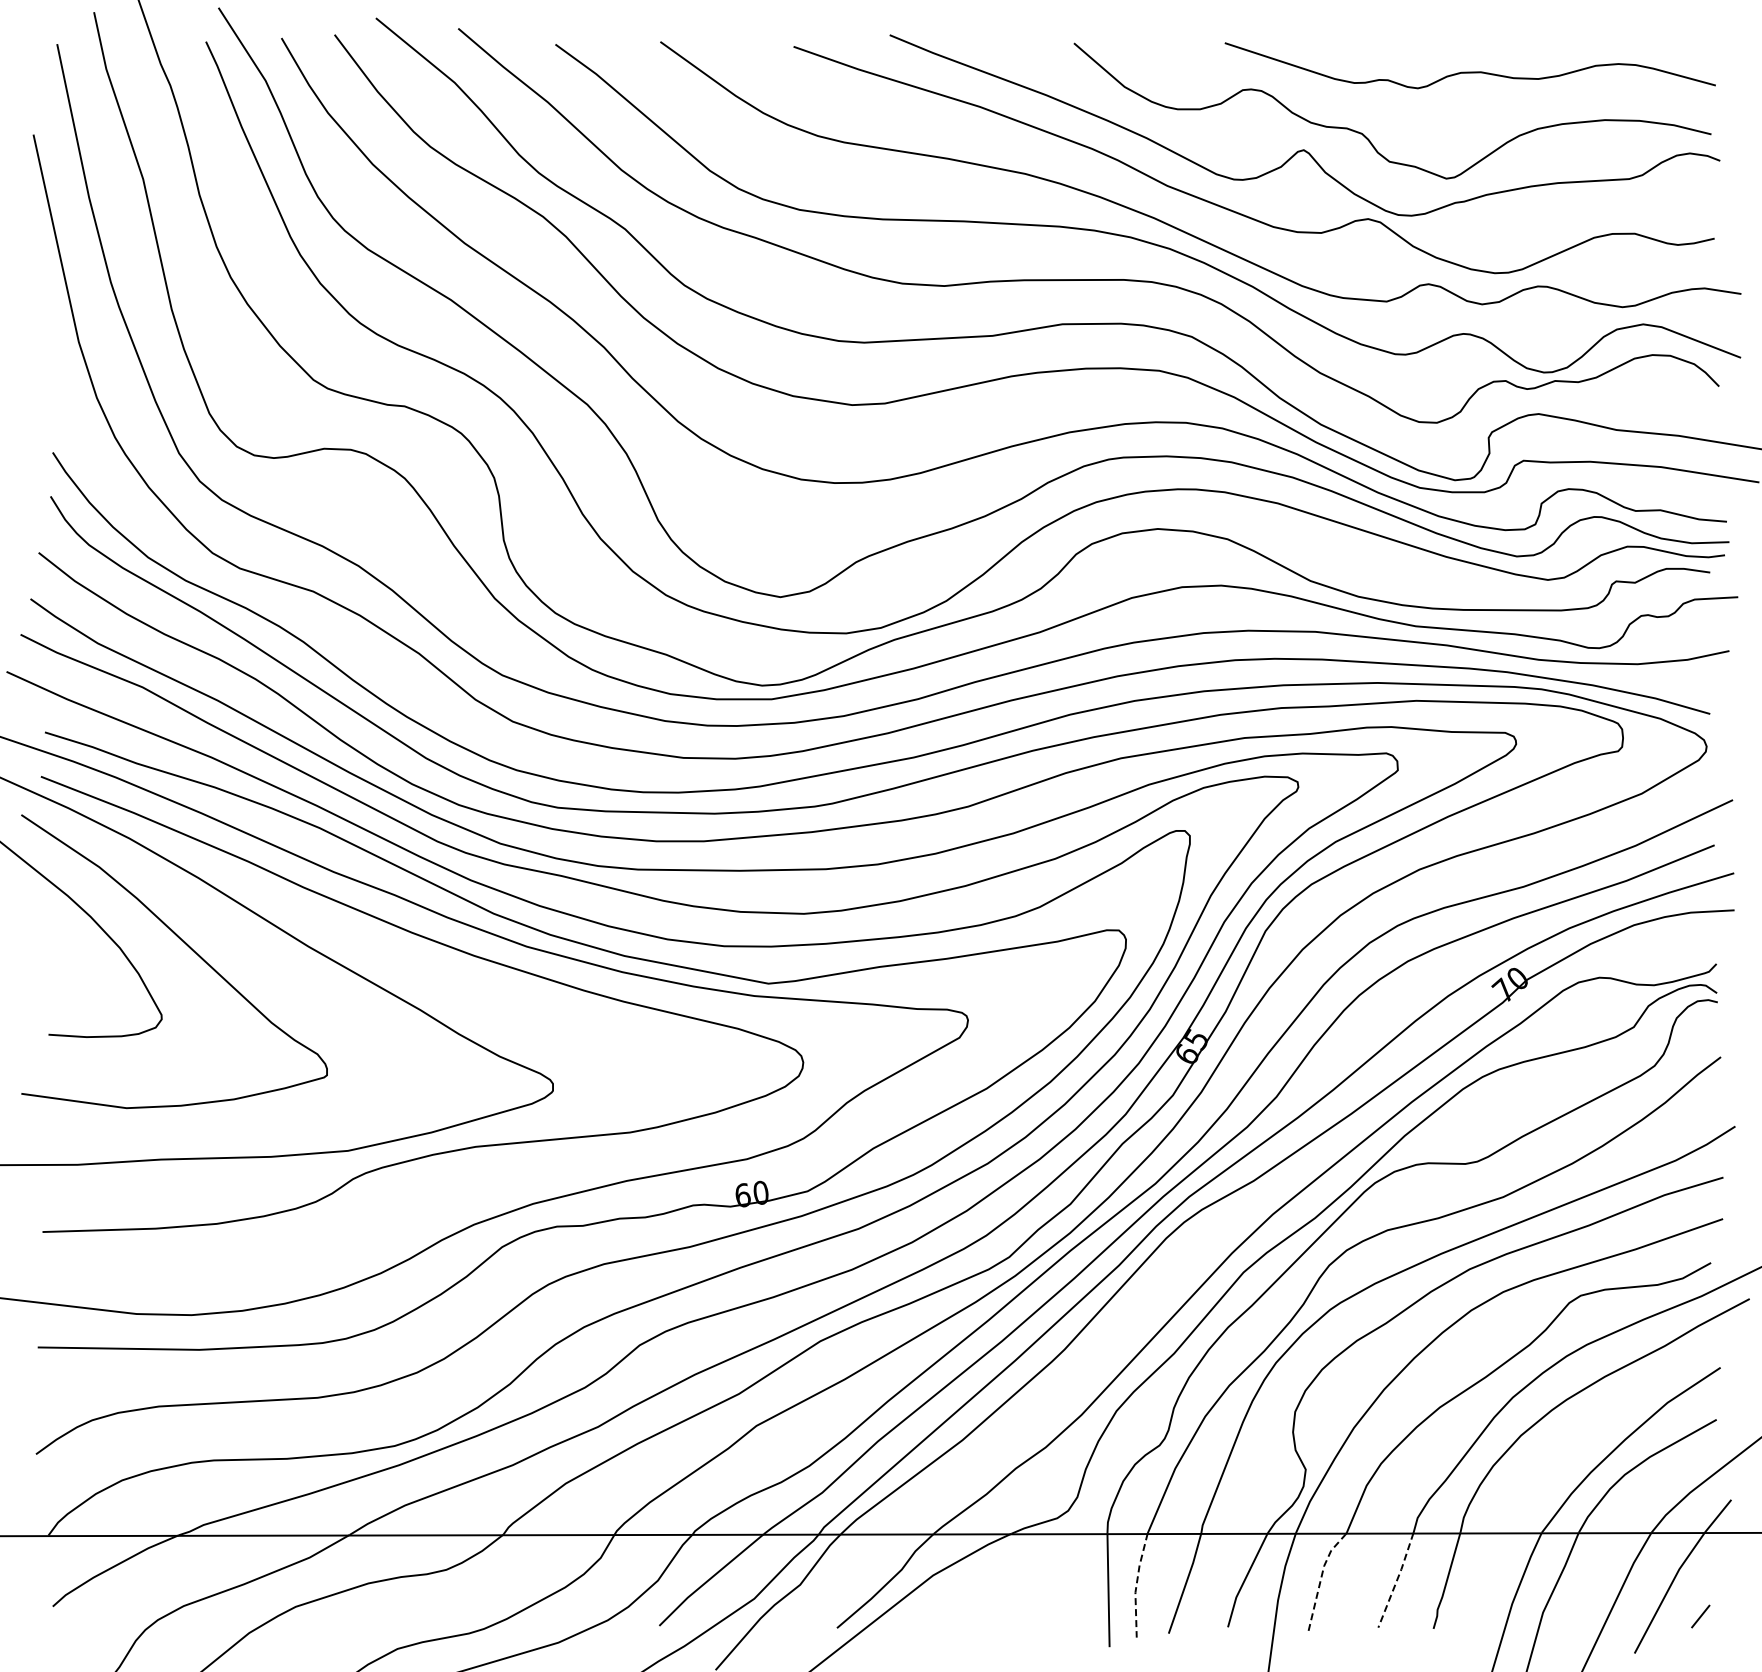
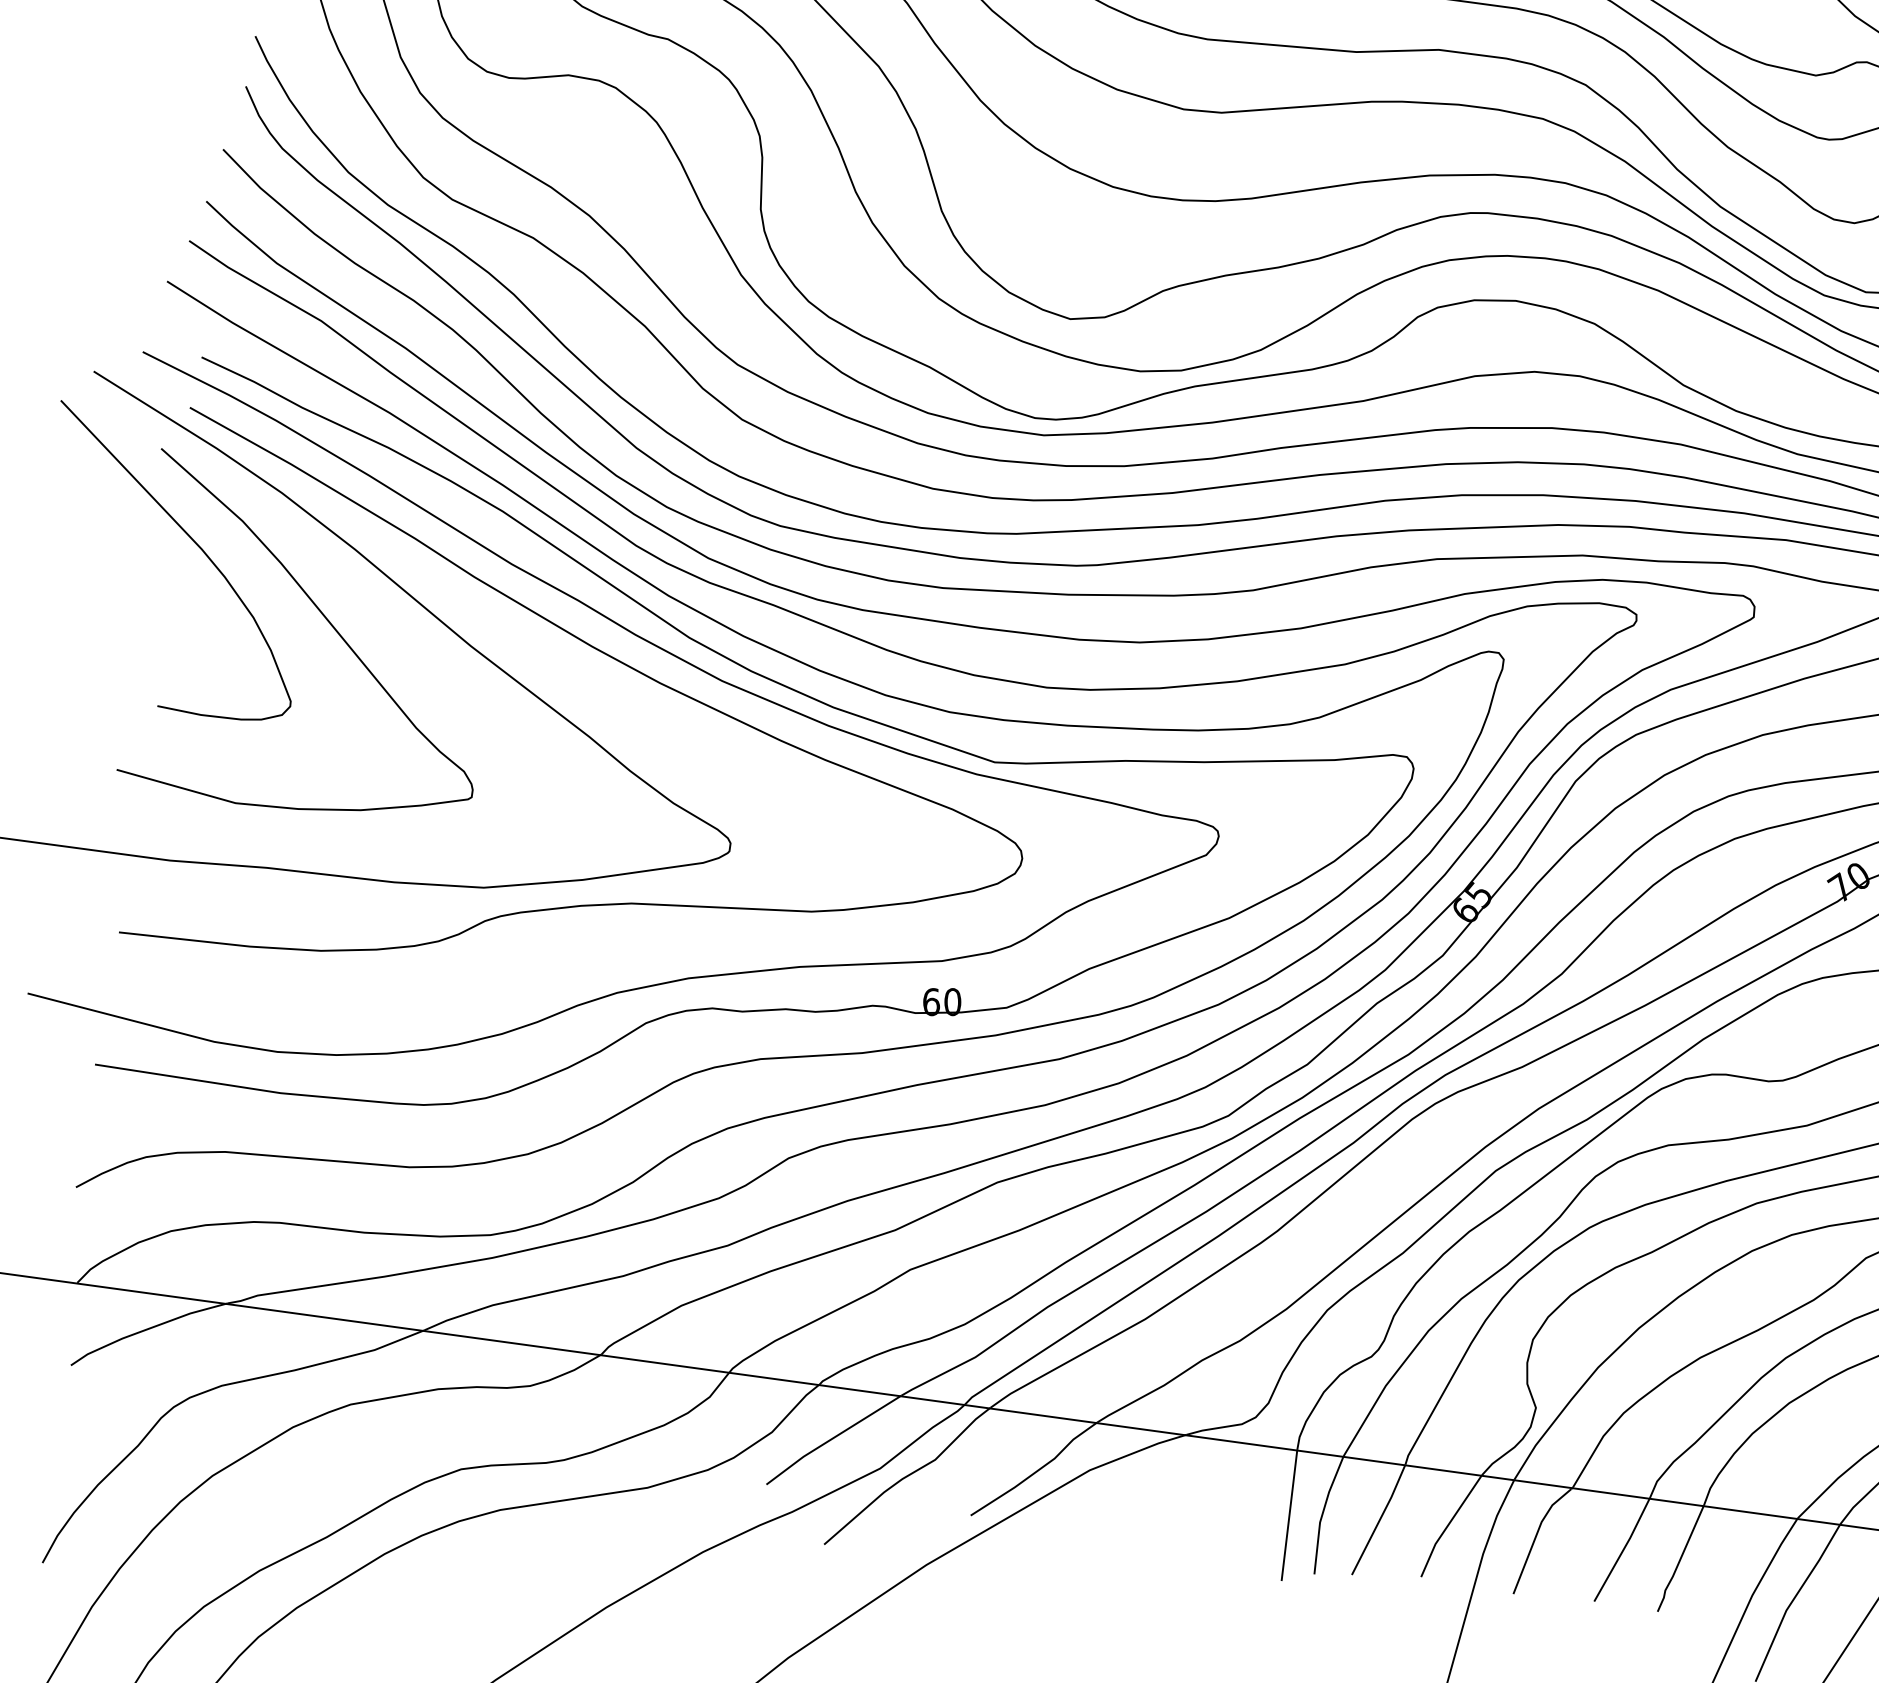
line: (1321, 1577) -> (1536, 1534), dashed -> solid
line: (1397, 1580) -> (1623, 1550), dashed -> solid
line: (1136, 1584) -> (1322, 1513), dashed -> solid

